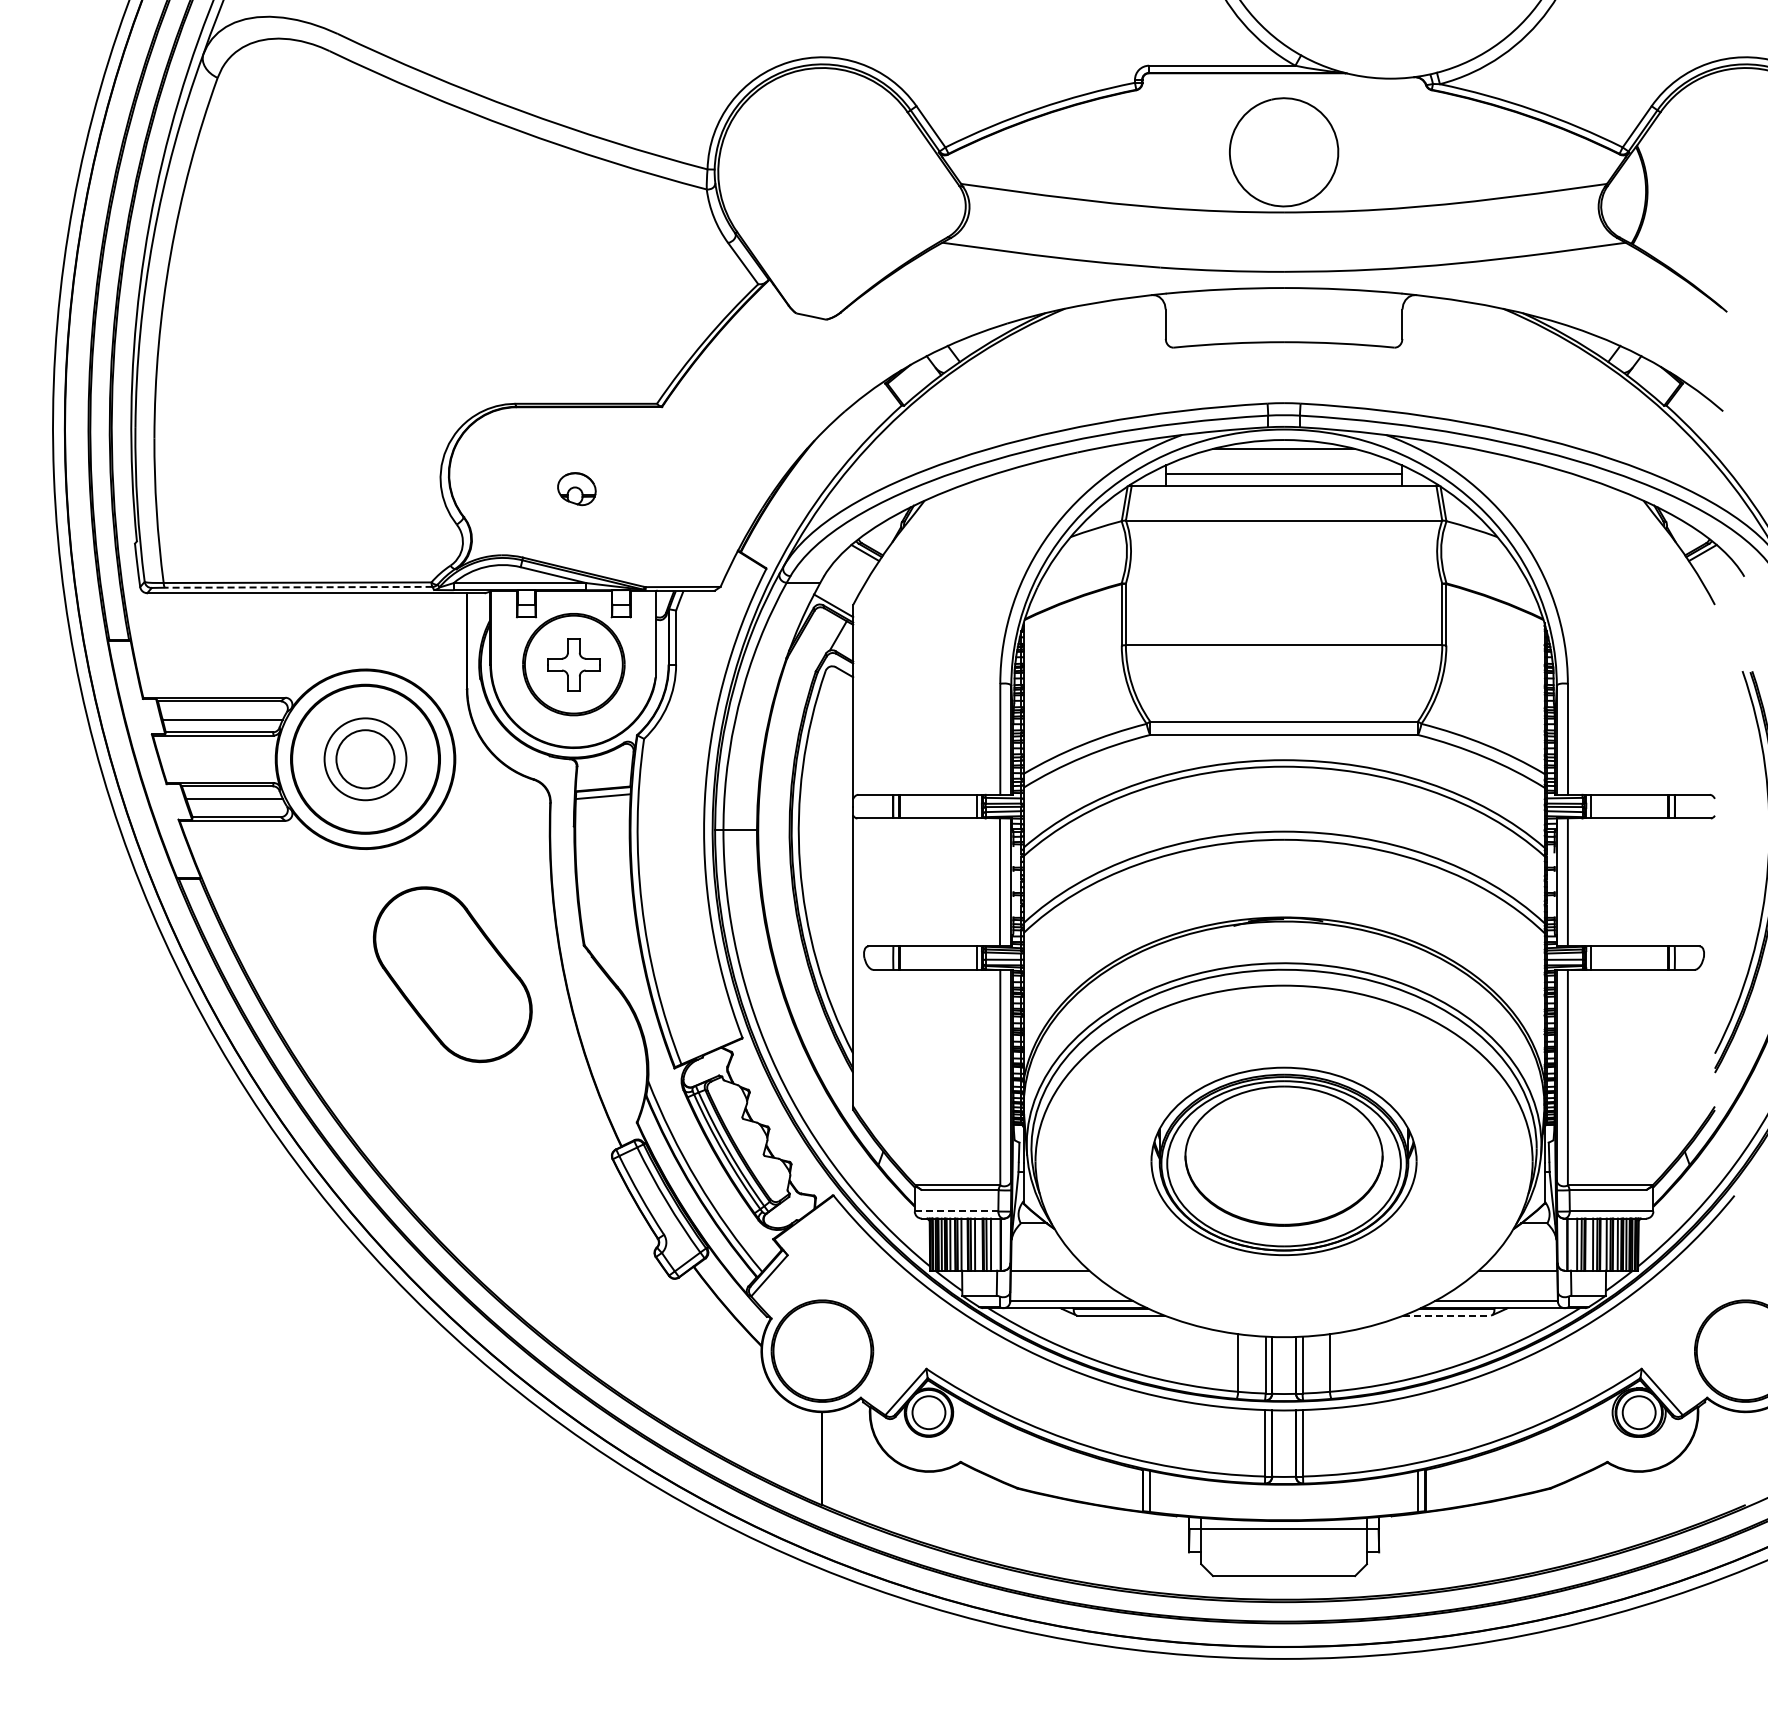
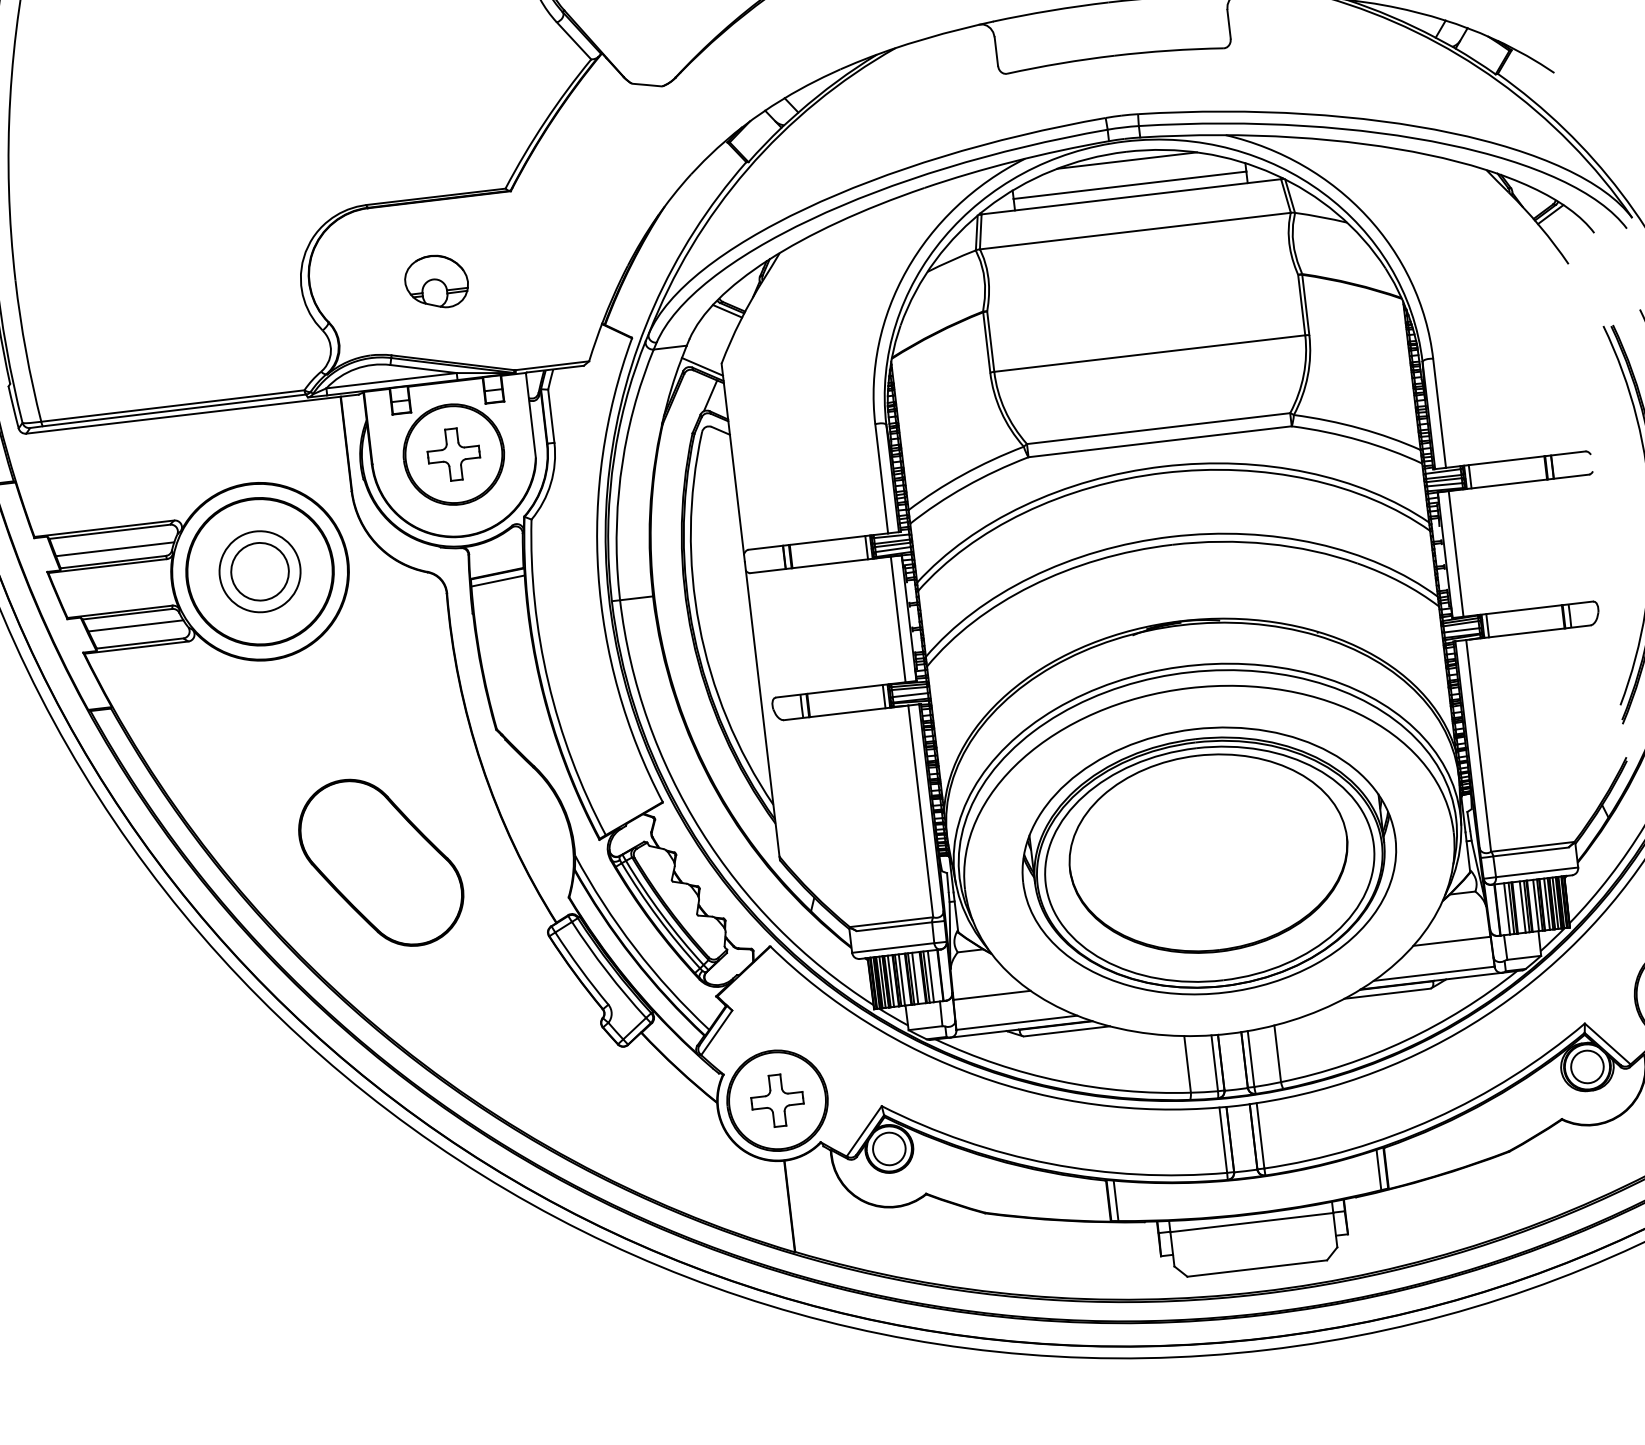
part: (576, 488) -> (436, 281), size x1.67
line: (298, 587) -> (174, 410), dashed -> solid
part: (452, 974) -> (380, 862), moved
part: (1283, 1161) -> (1208, 861), size x1.43
line: (956, 1211) -> (893, 948), dashed -> solid
line: (1447, 1315) -> (1387, 993), dashed -> solid
part: (821, 1350) -> (776, 1100), added

